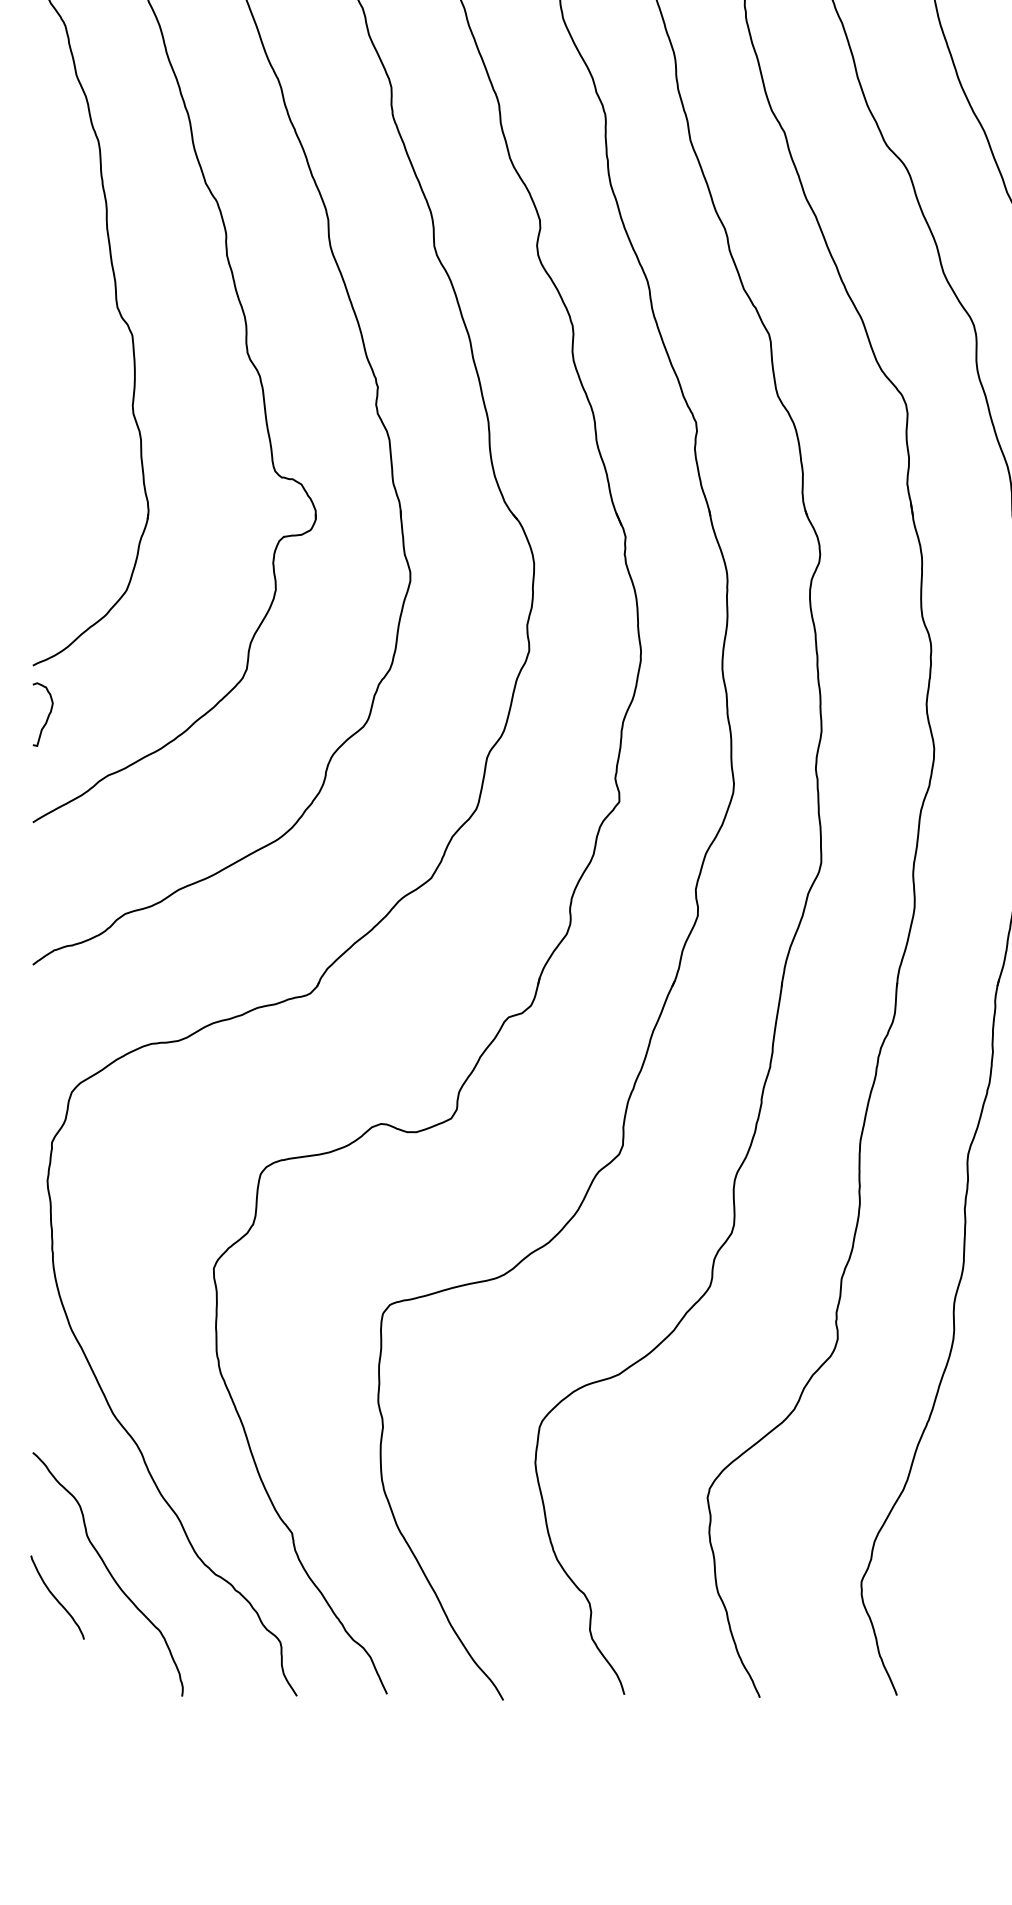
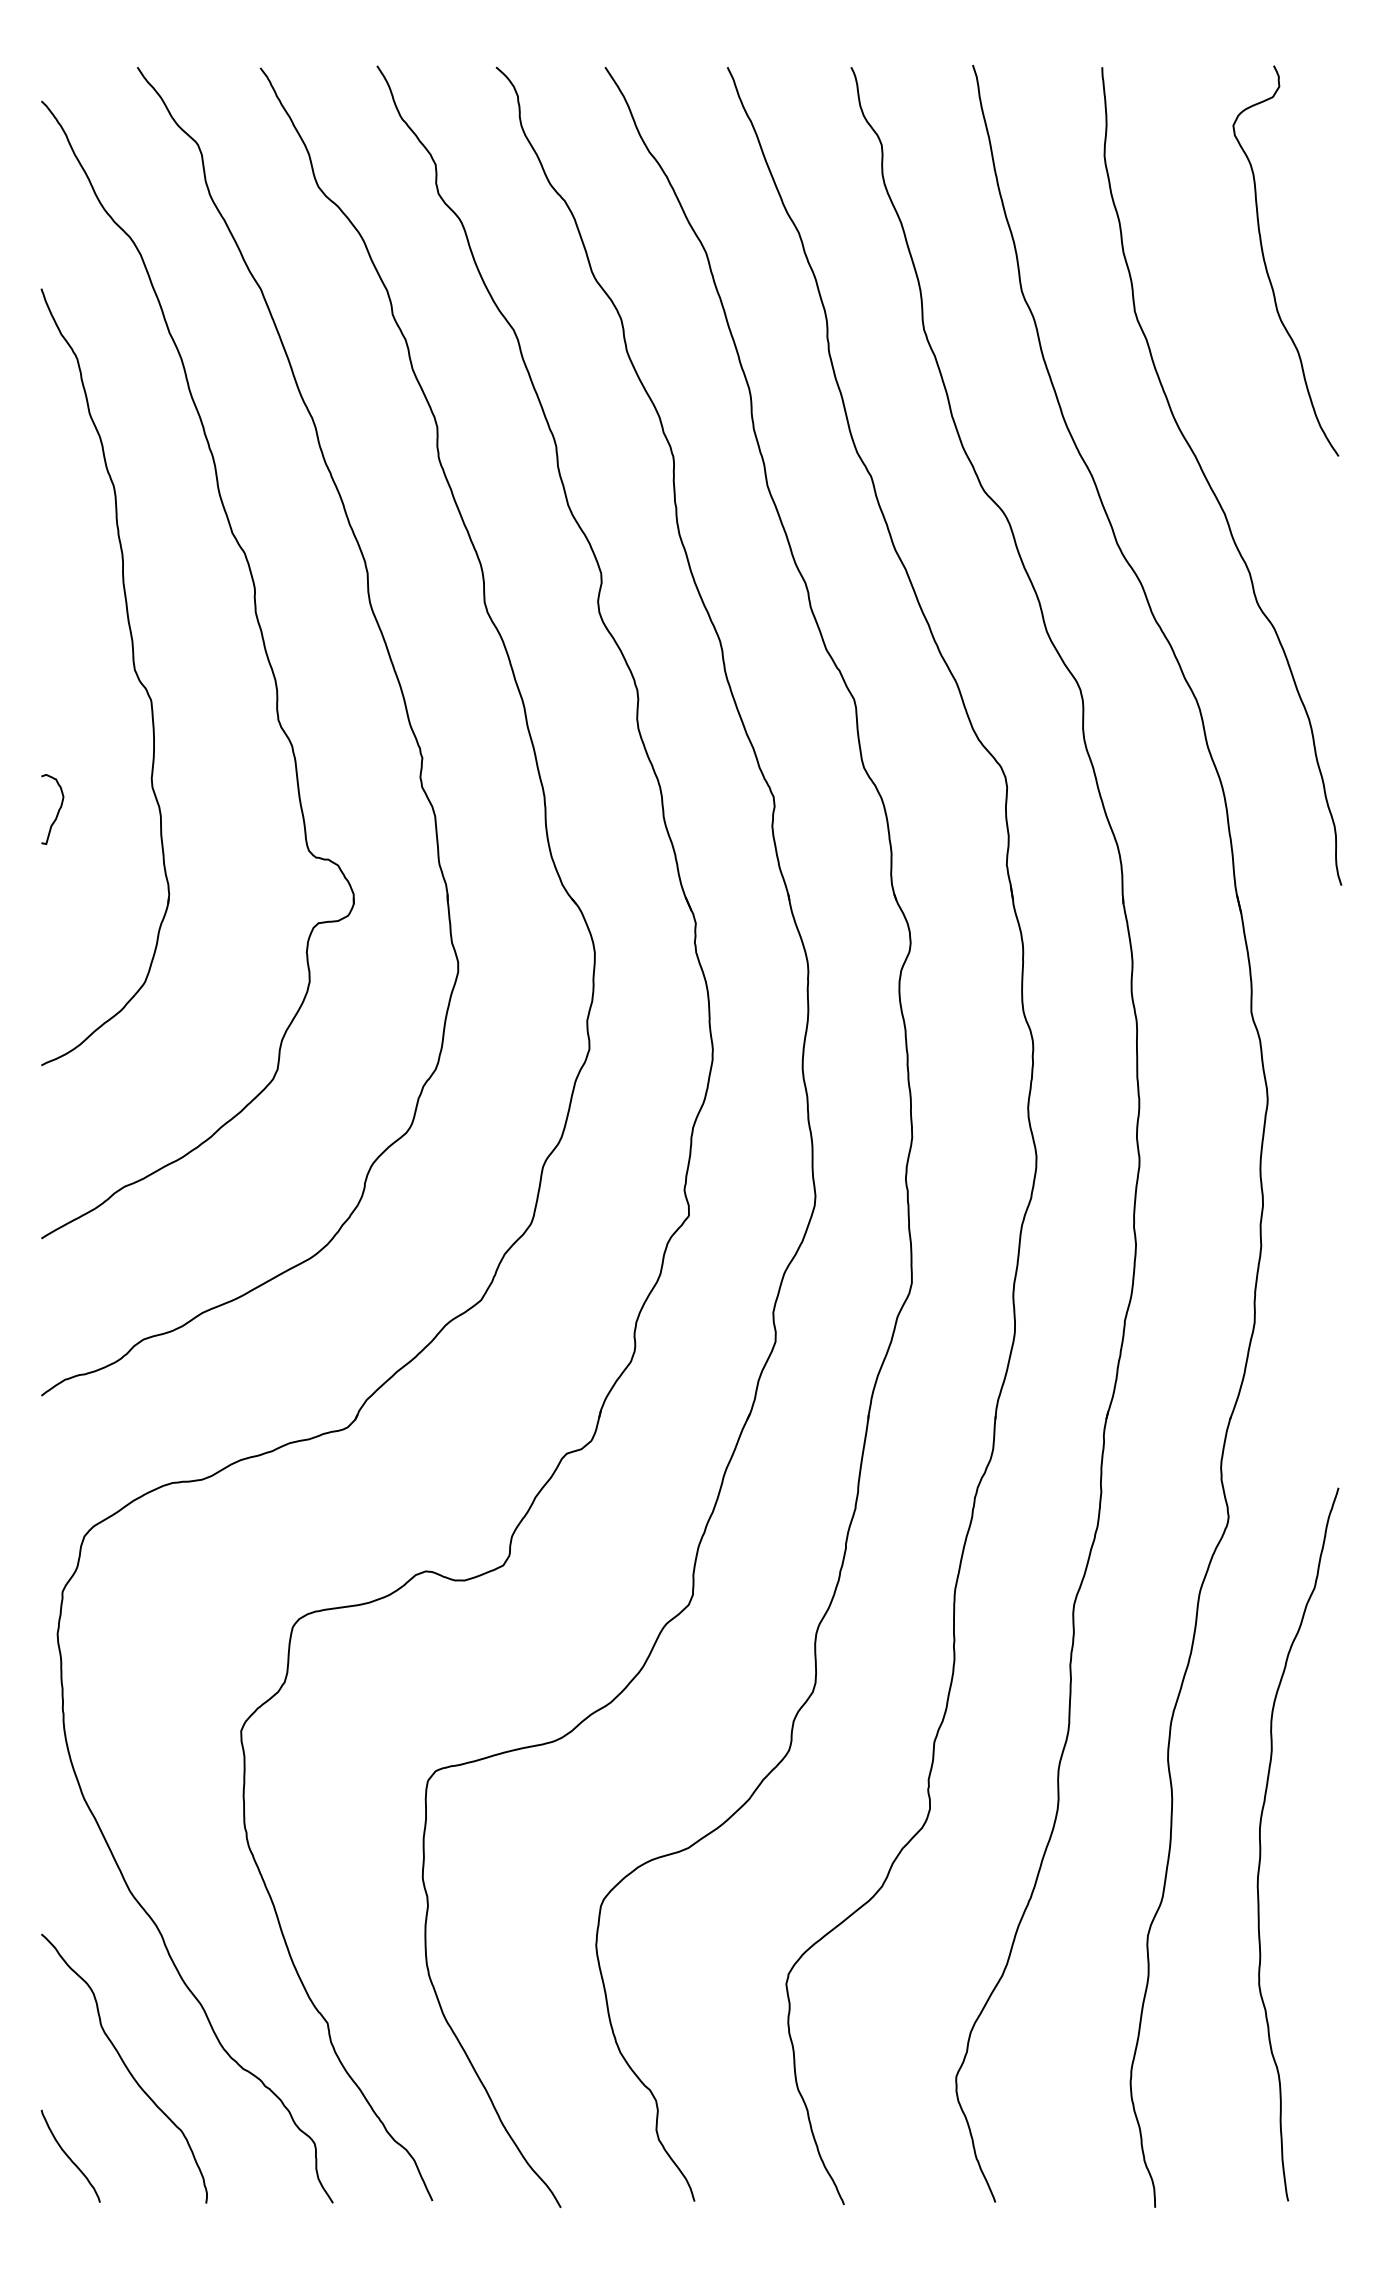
curve: (47, 716) -> (57, 811), moved
curve: (56, 1597) -> (69, 2156), moved

